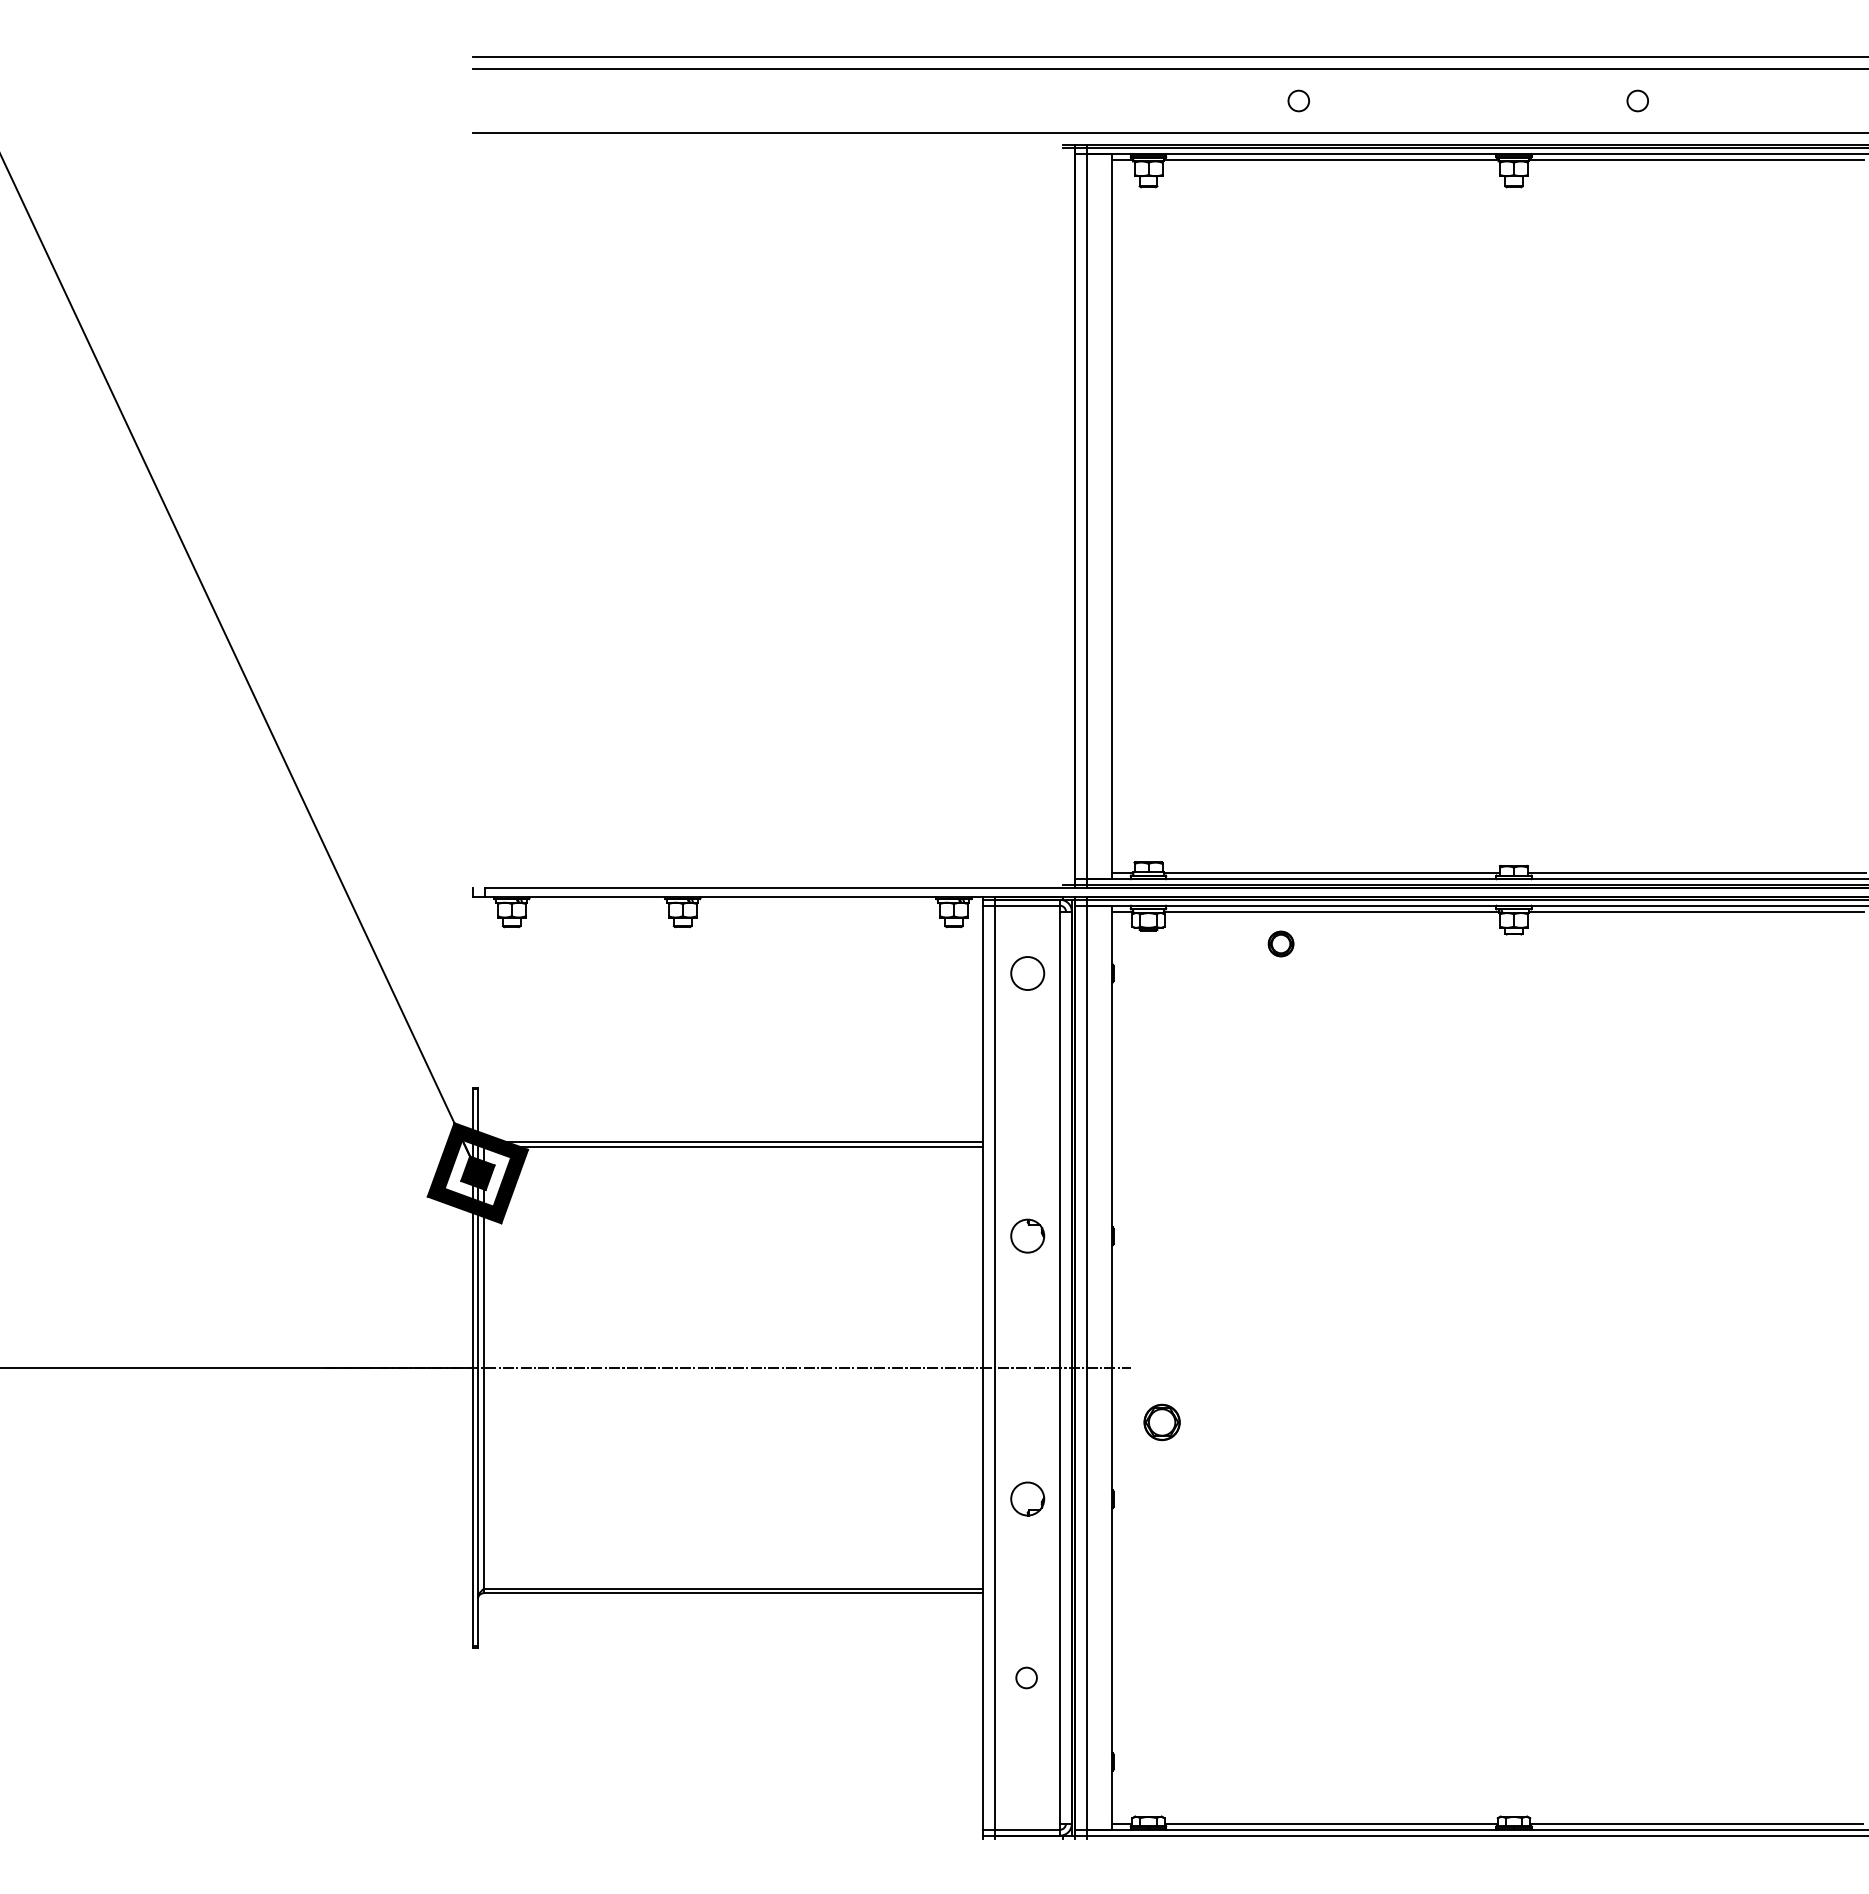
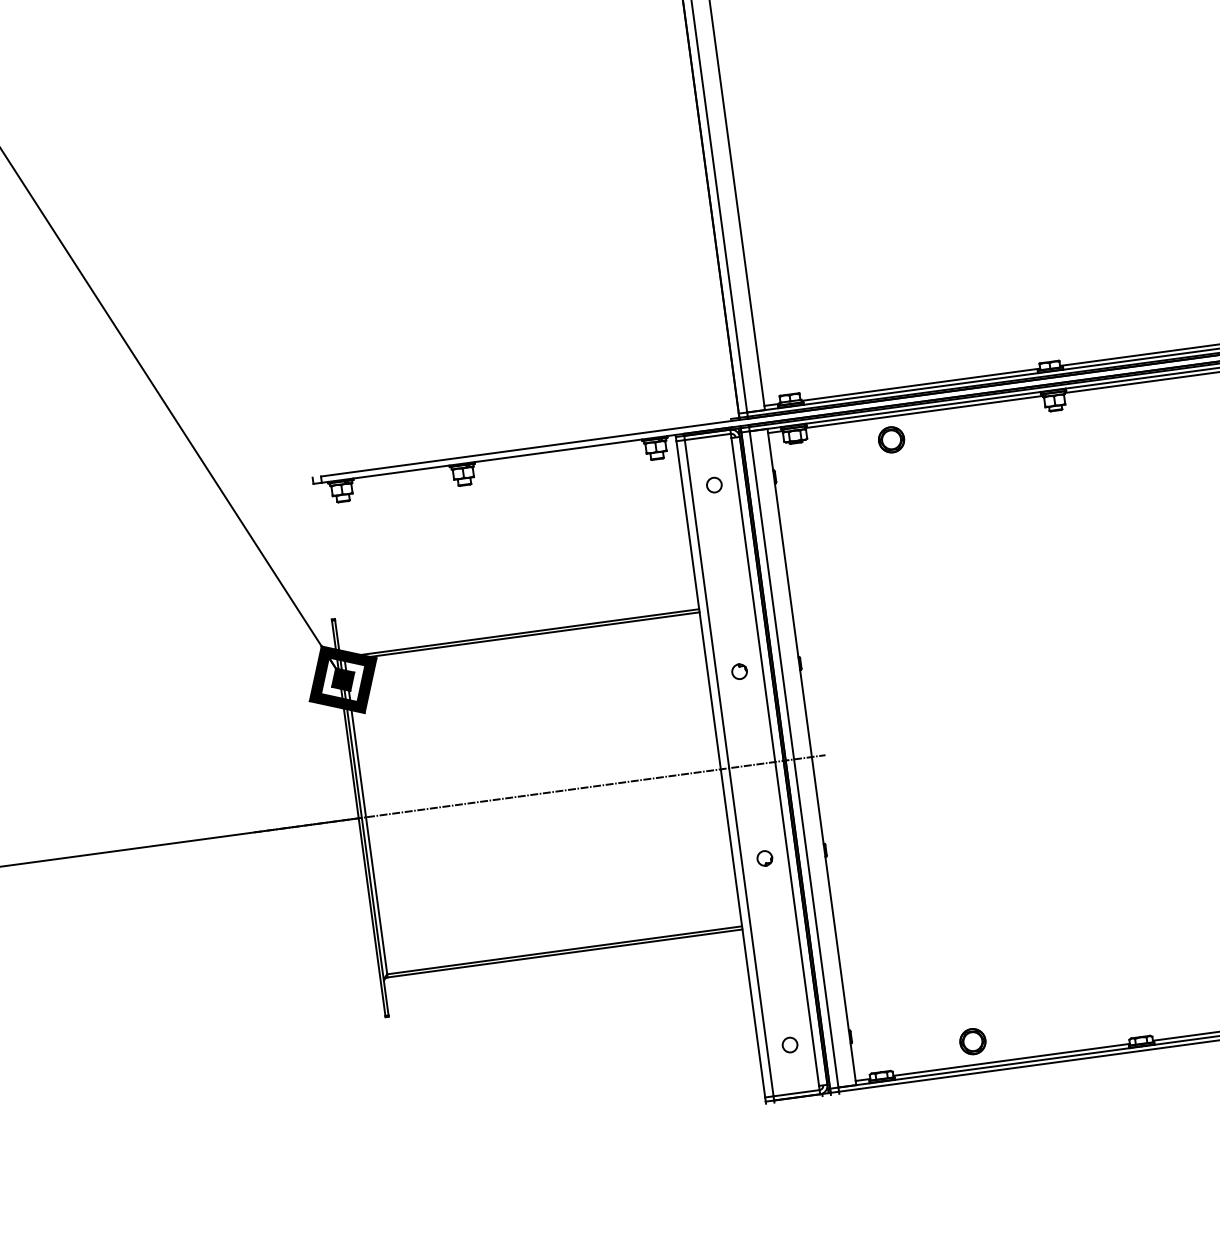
part: (1280, 943) -> (891, 439), size x1.43
circle: (1027, 973) -> (714, 485), size x0.62
part: (1027, 1236) -> (739, 671), size x0.62
part: (1161, 1421) -> (972, 1041), moved
part: (1027, 1499) -> (764, 858), size x0.62
circle: (1026, 1677) -> (789, 1044), moved

